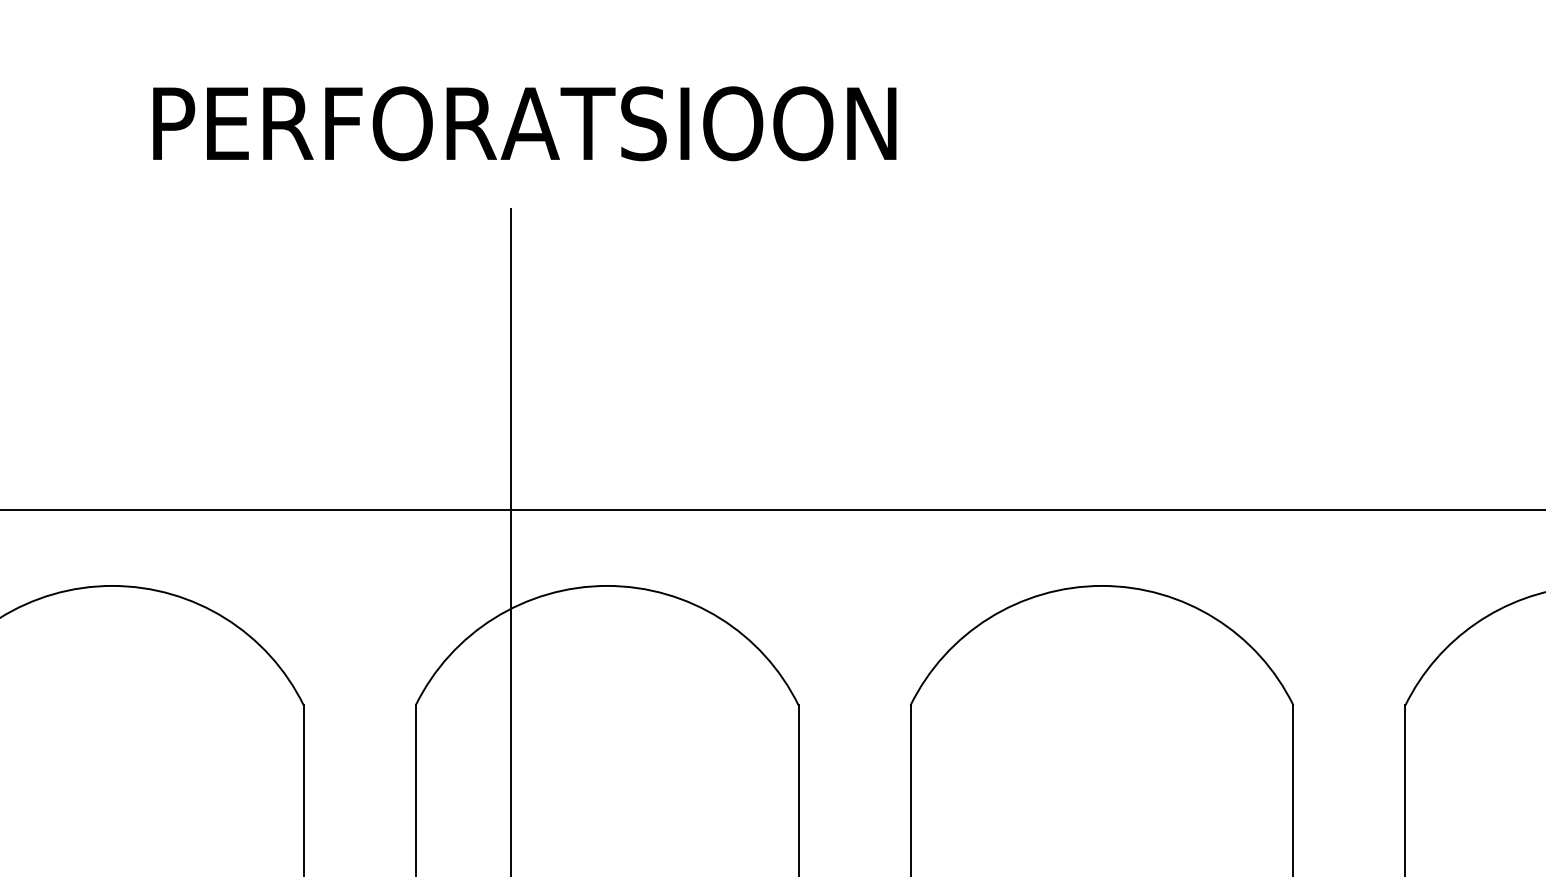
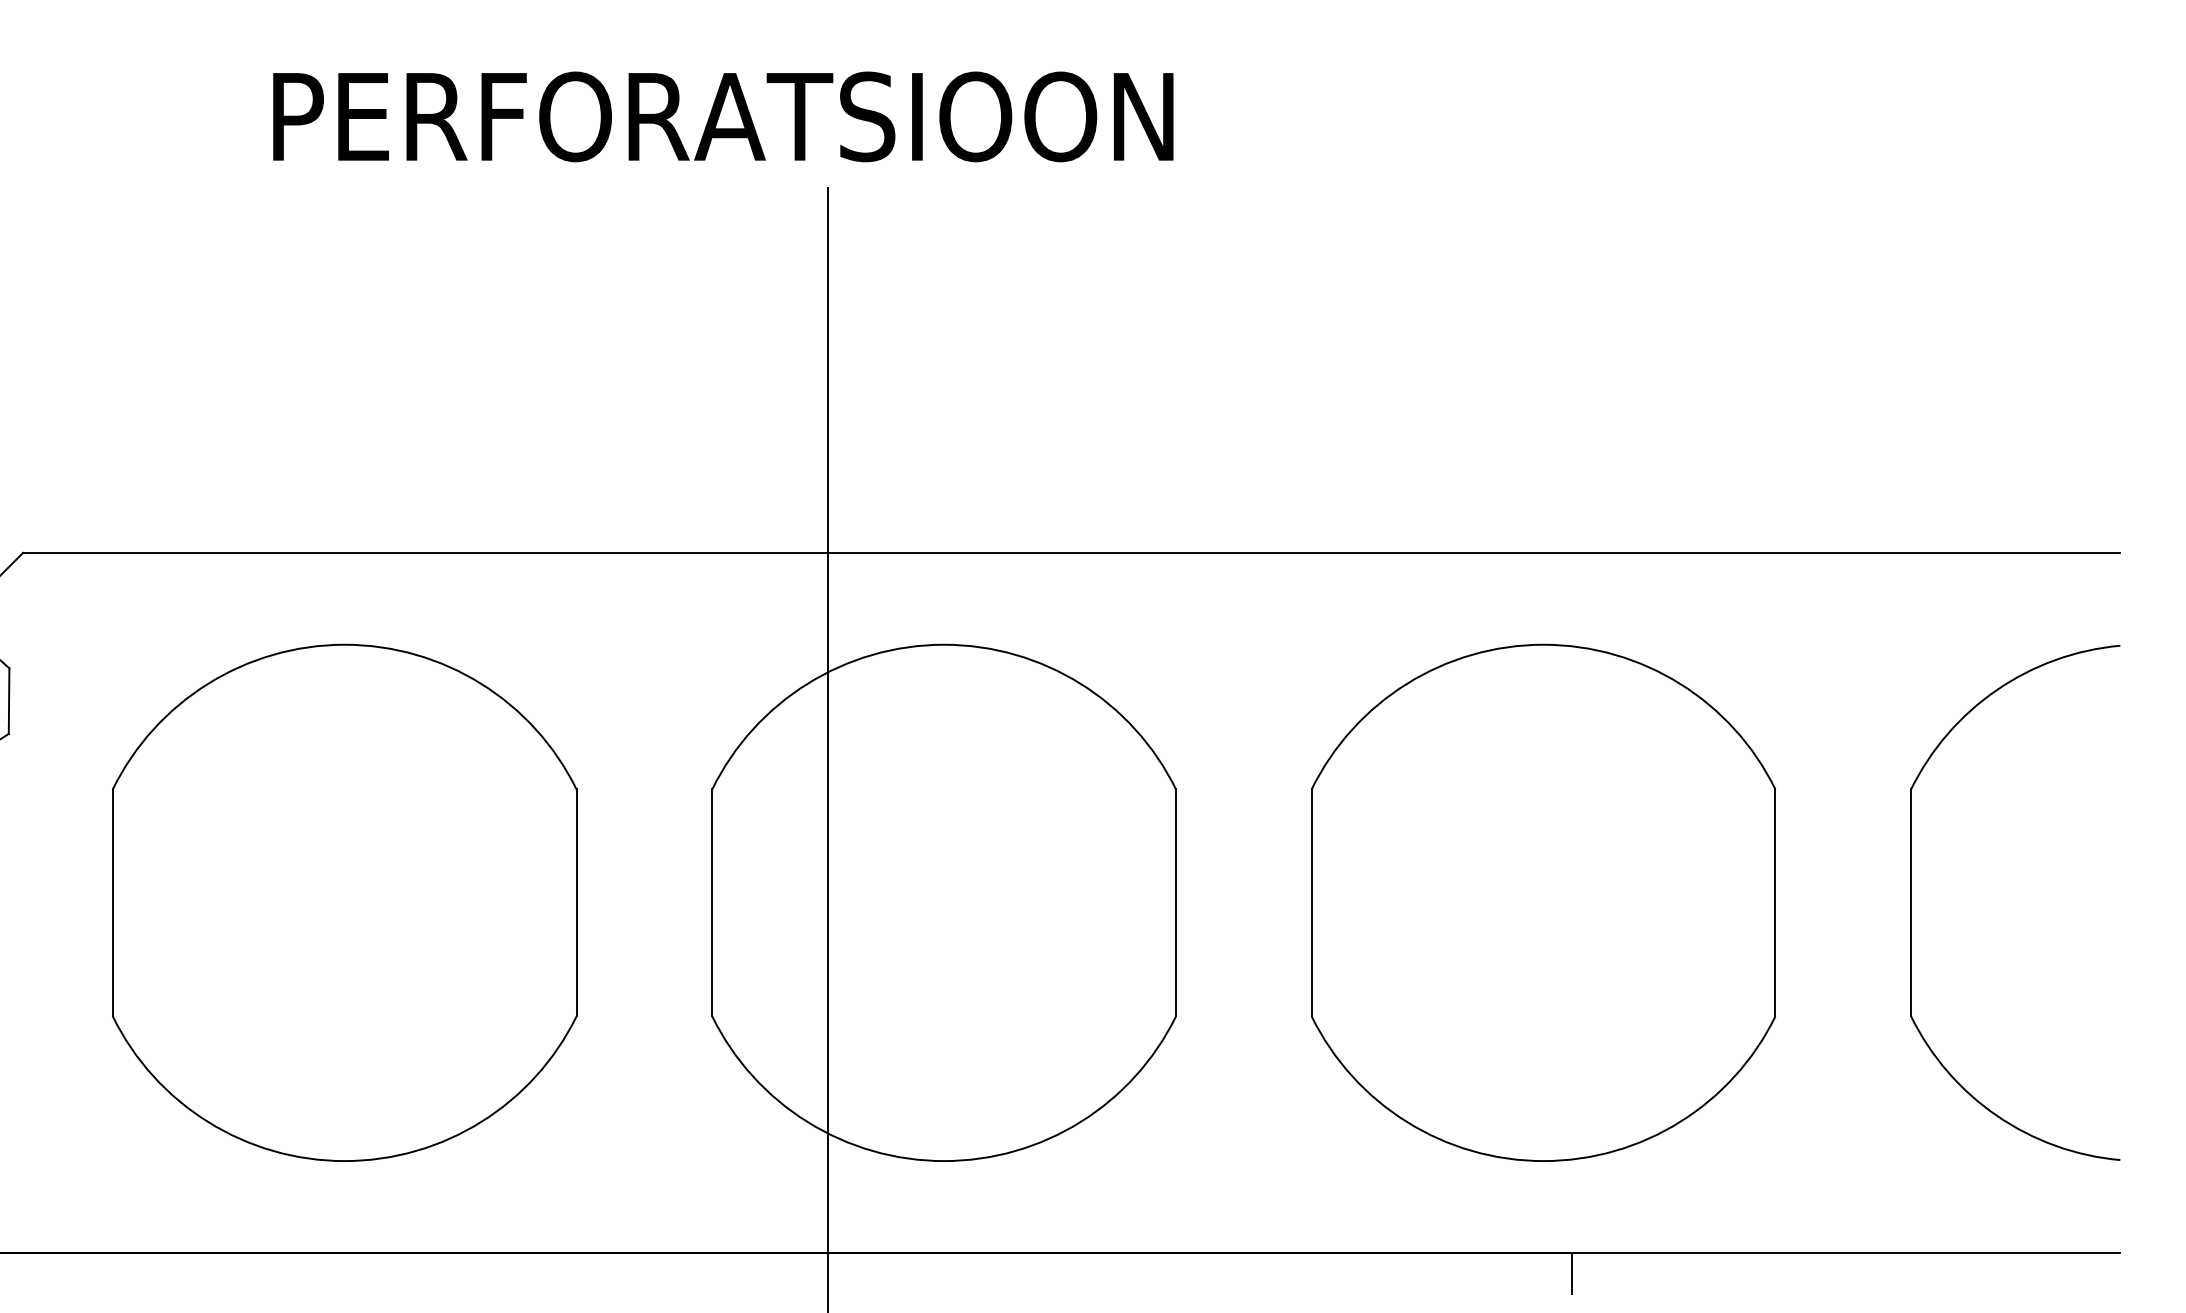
text: (524, 123) -> (723, 116), moved

